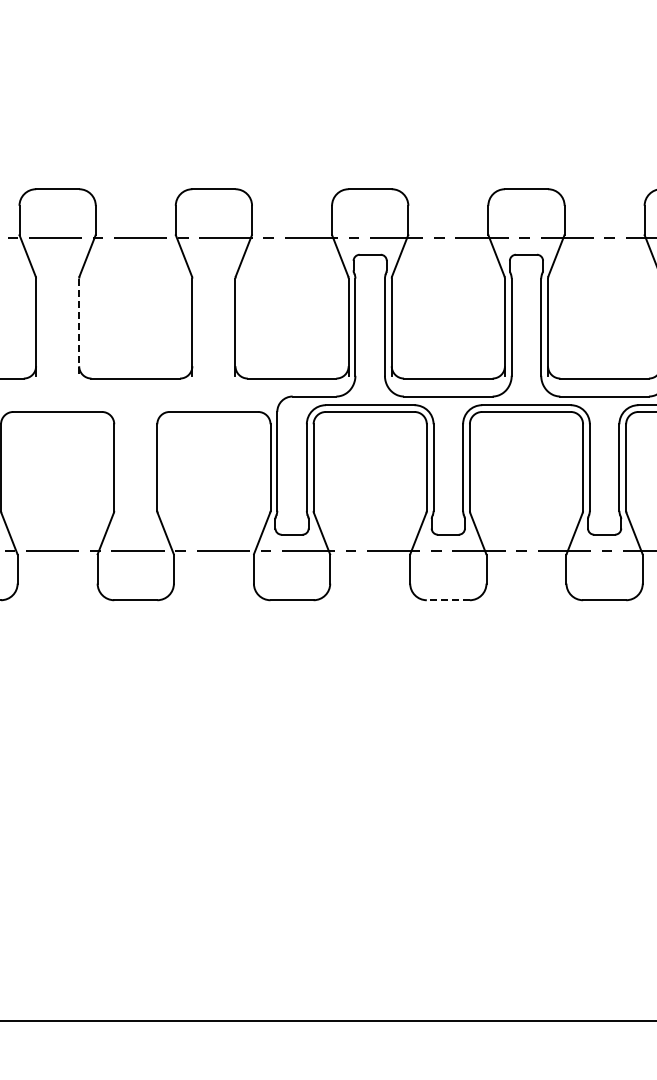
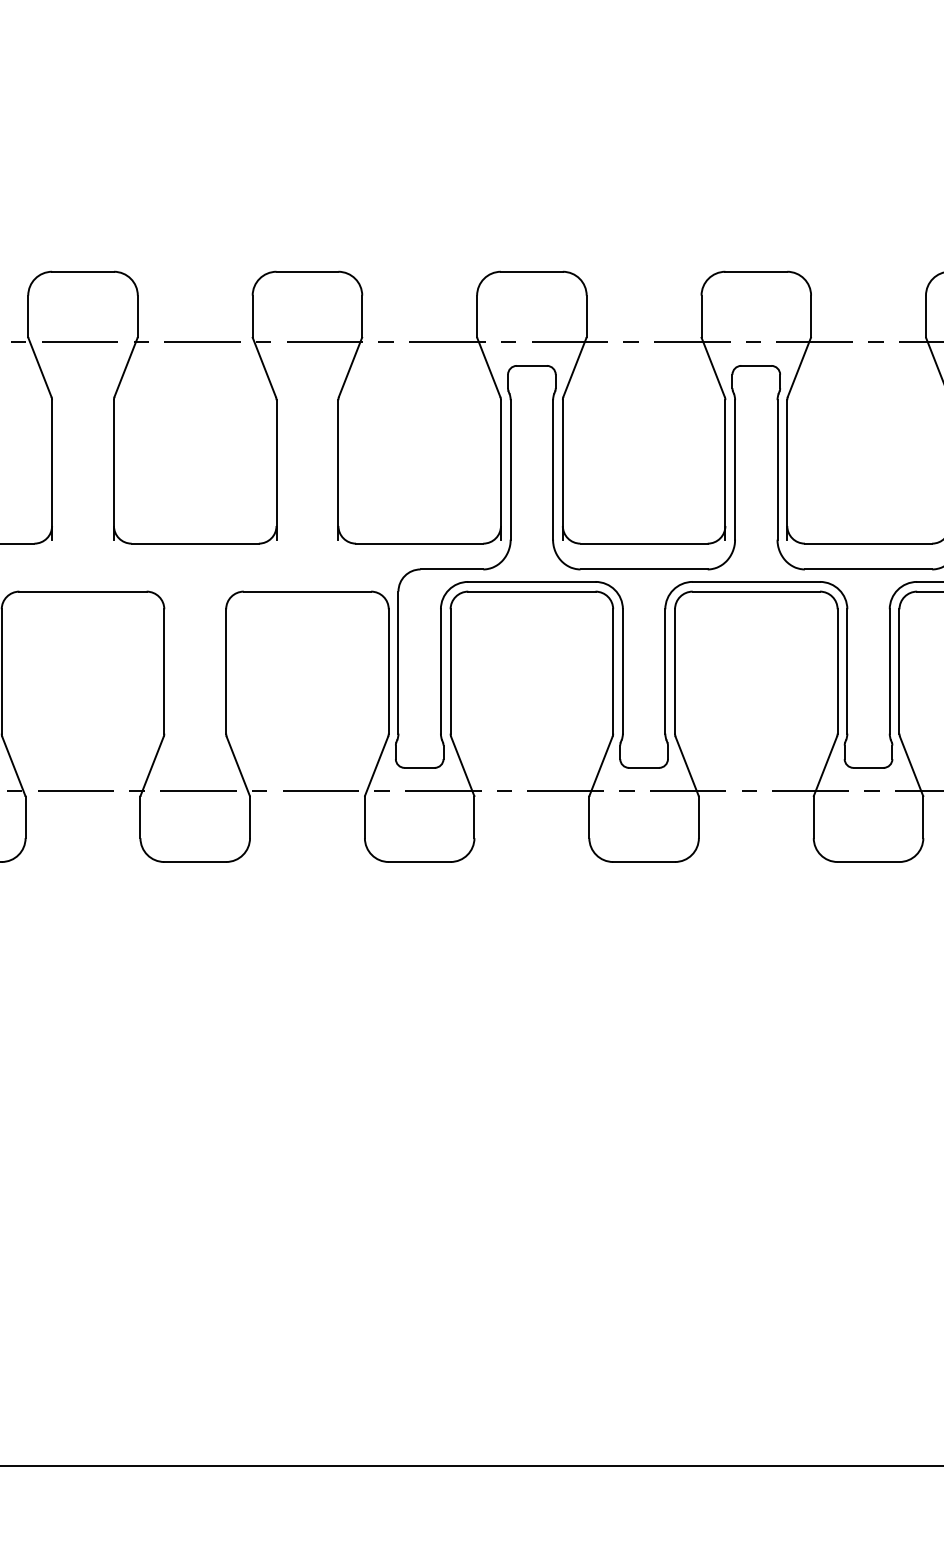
line: (79, 327) -> (114, 470), dashed -> solid
line: (448, 600) -> (644, 862), dashed -> solid

